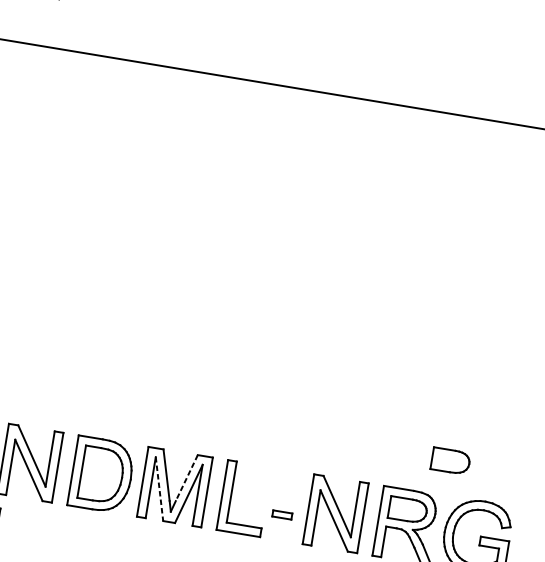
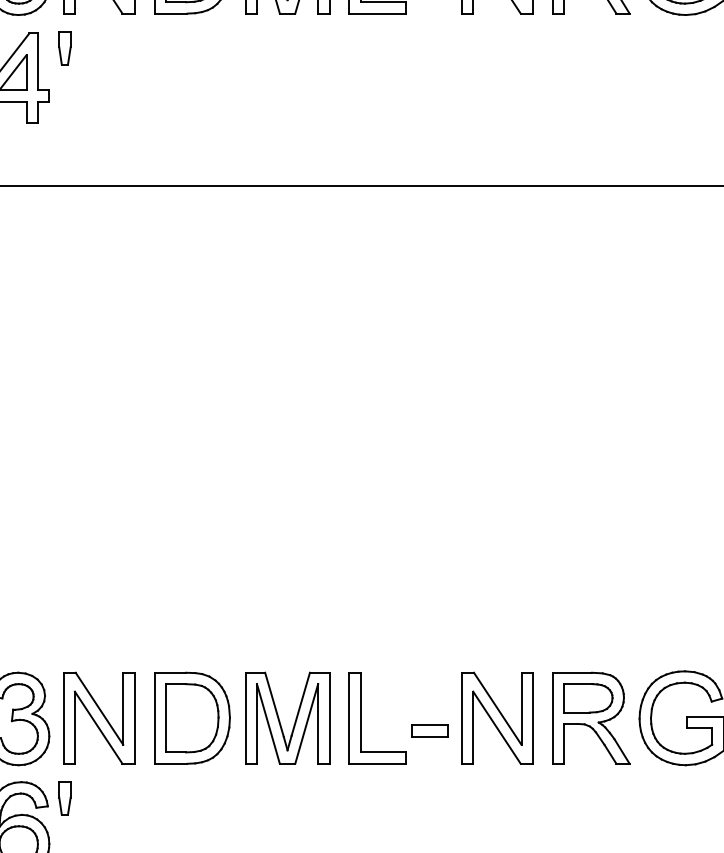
part: (450, 461) -> (632, 627), removed
line: (186, 478) -> (300, 704), dashed -> solid
line: (159, 489) -> (268, 724), dashed -> solid
part: (282, 514) -> (429, 730), size x1.43

